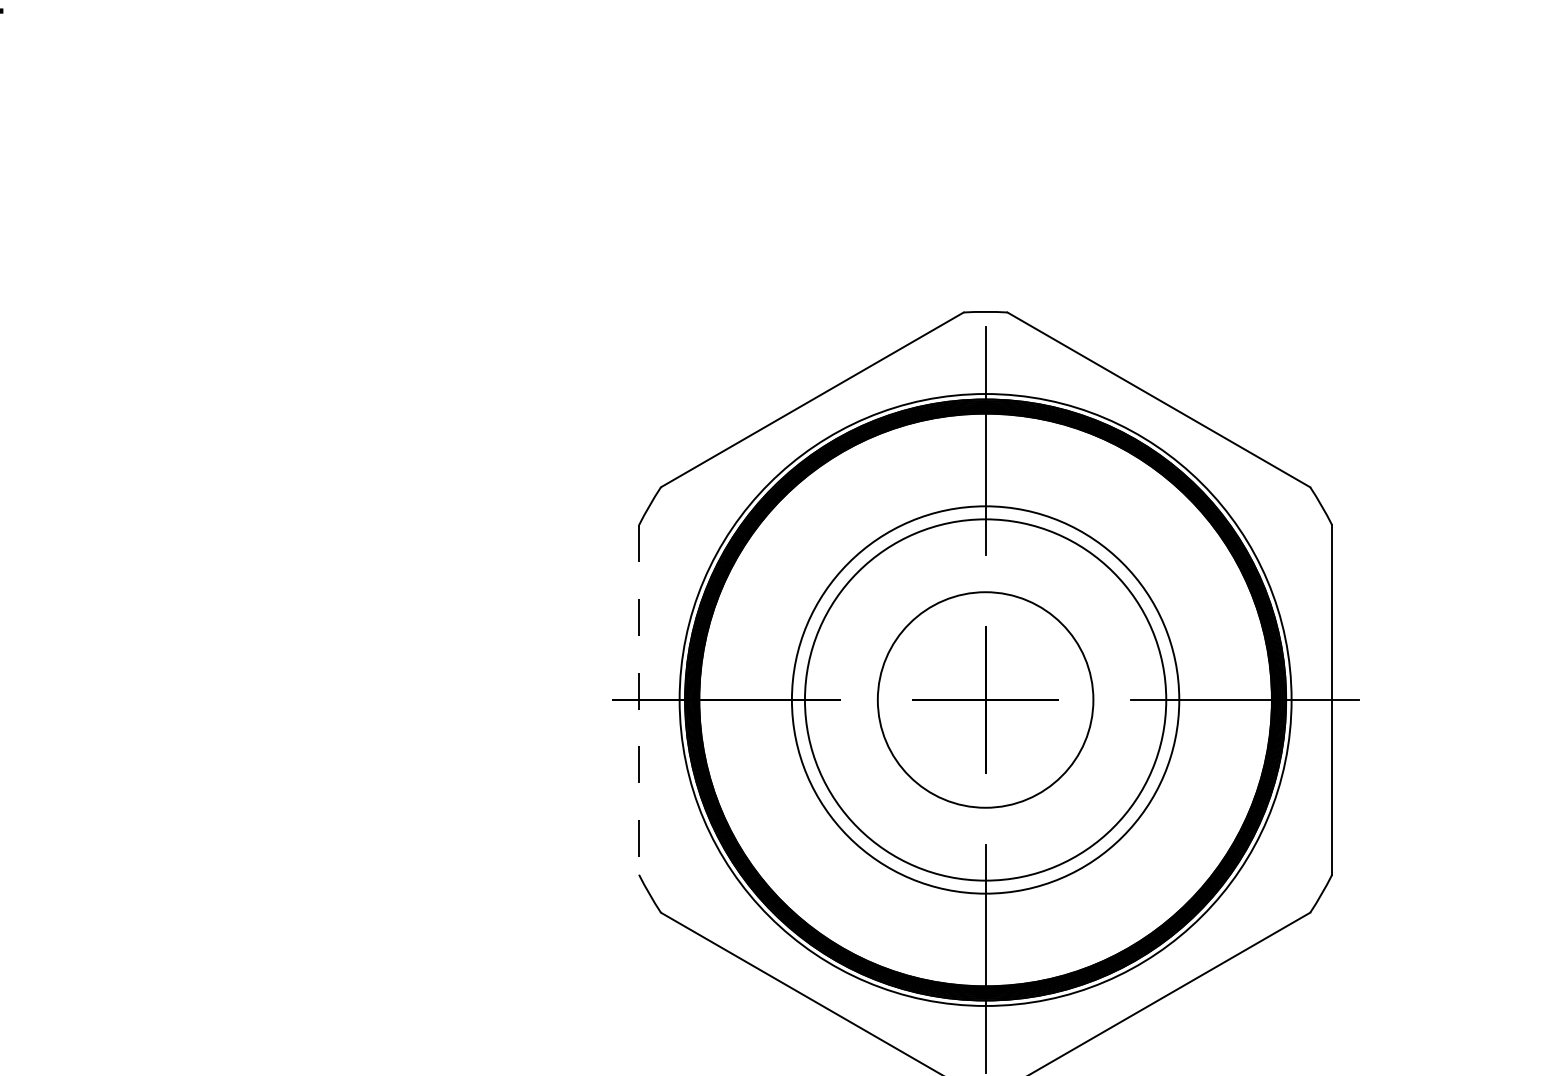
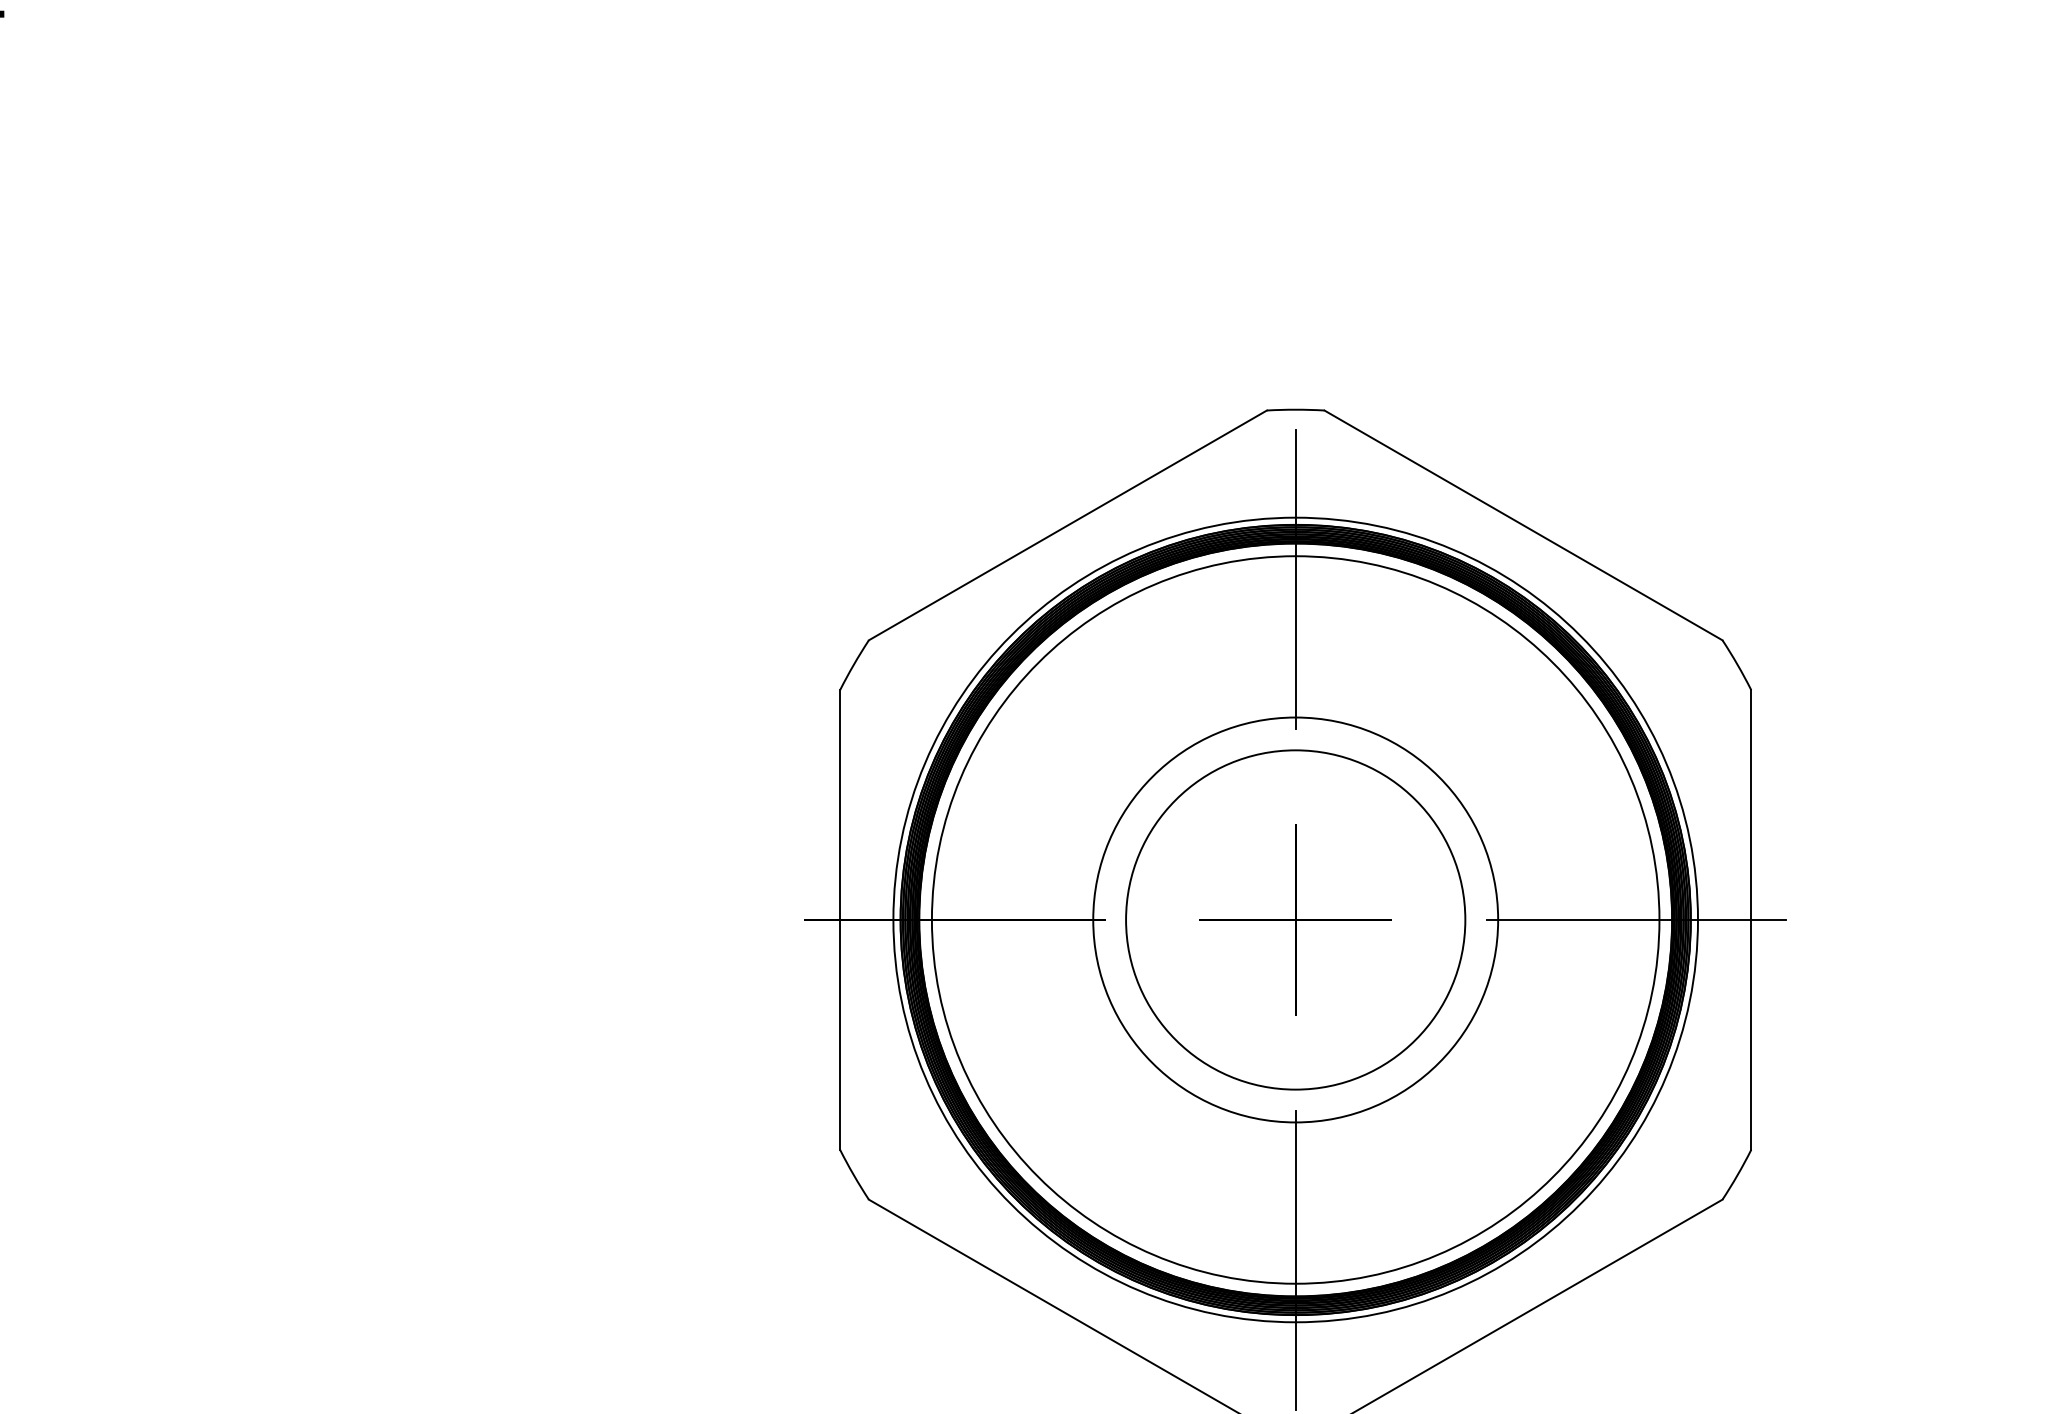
line: (639, 699) -> (840, 919), dashed -> solid
circle: (985, 699) -> (1295, 919), size x0.71
circle: (985, 699) -> (1295, 919), size x1.43
circle: (985, 699) -> (1295, 919), size x1.43

